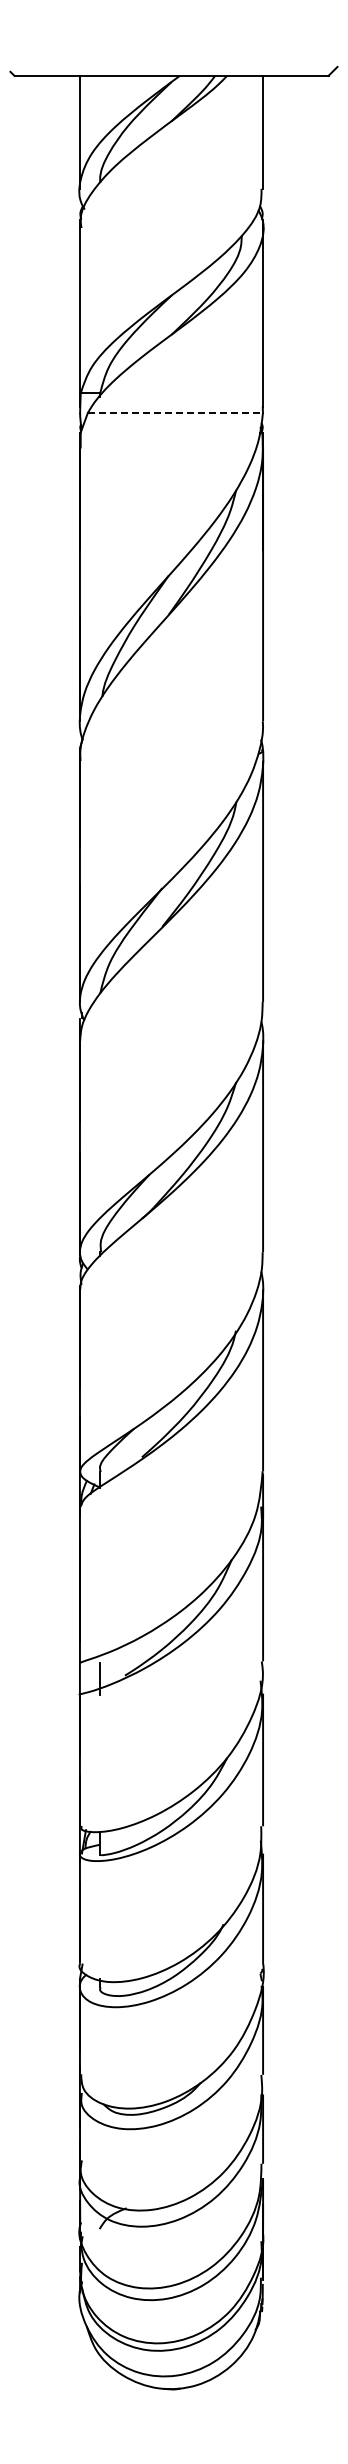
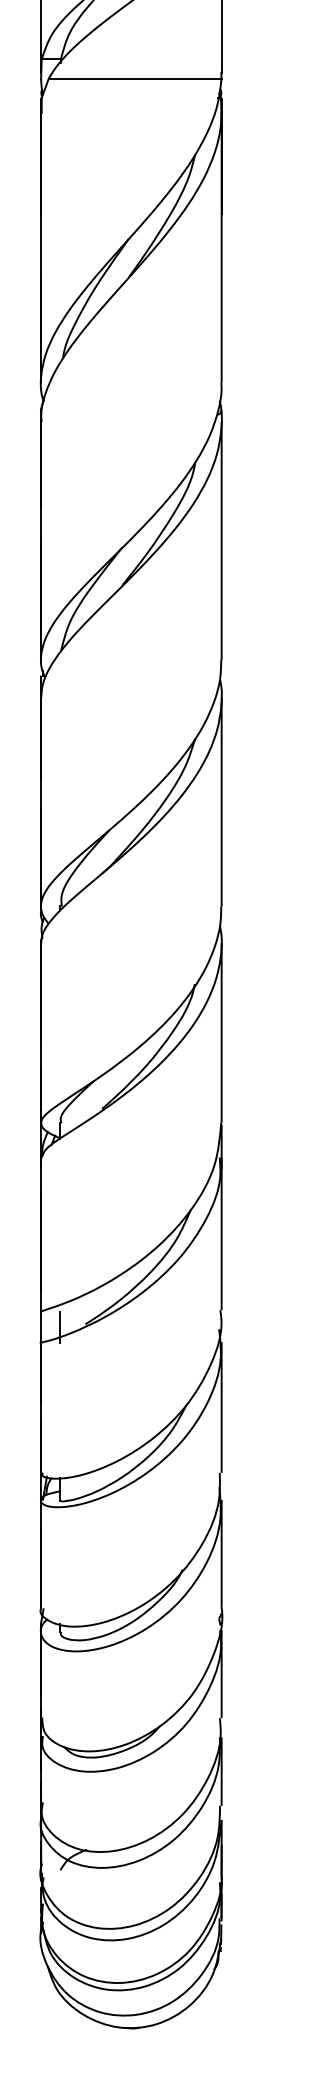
line: (175, 413) -> (135, 79), dashed -> solid

